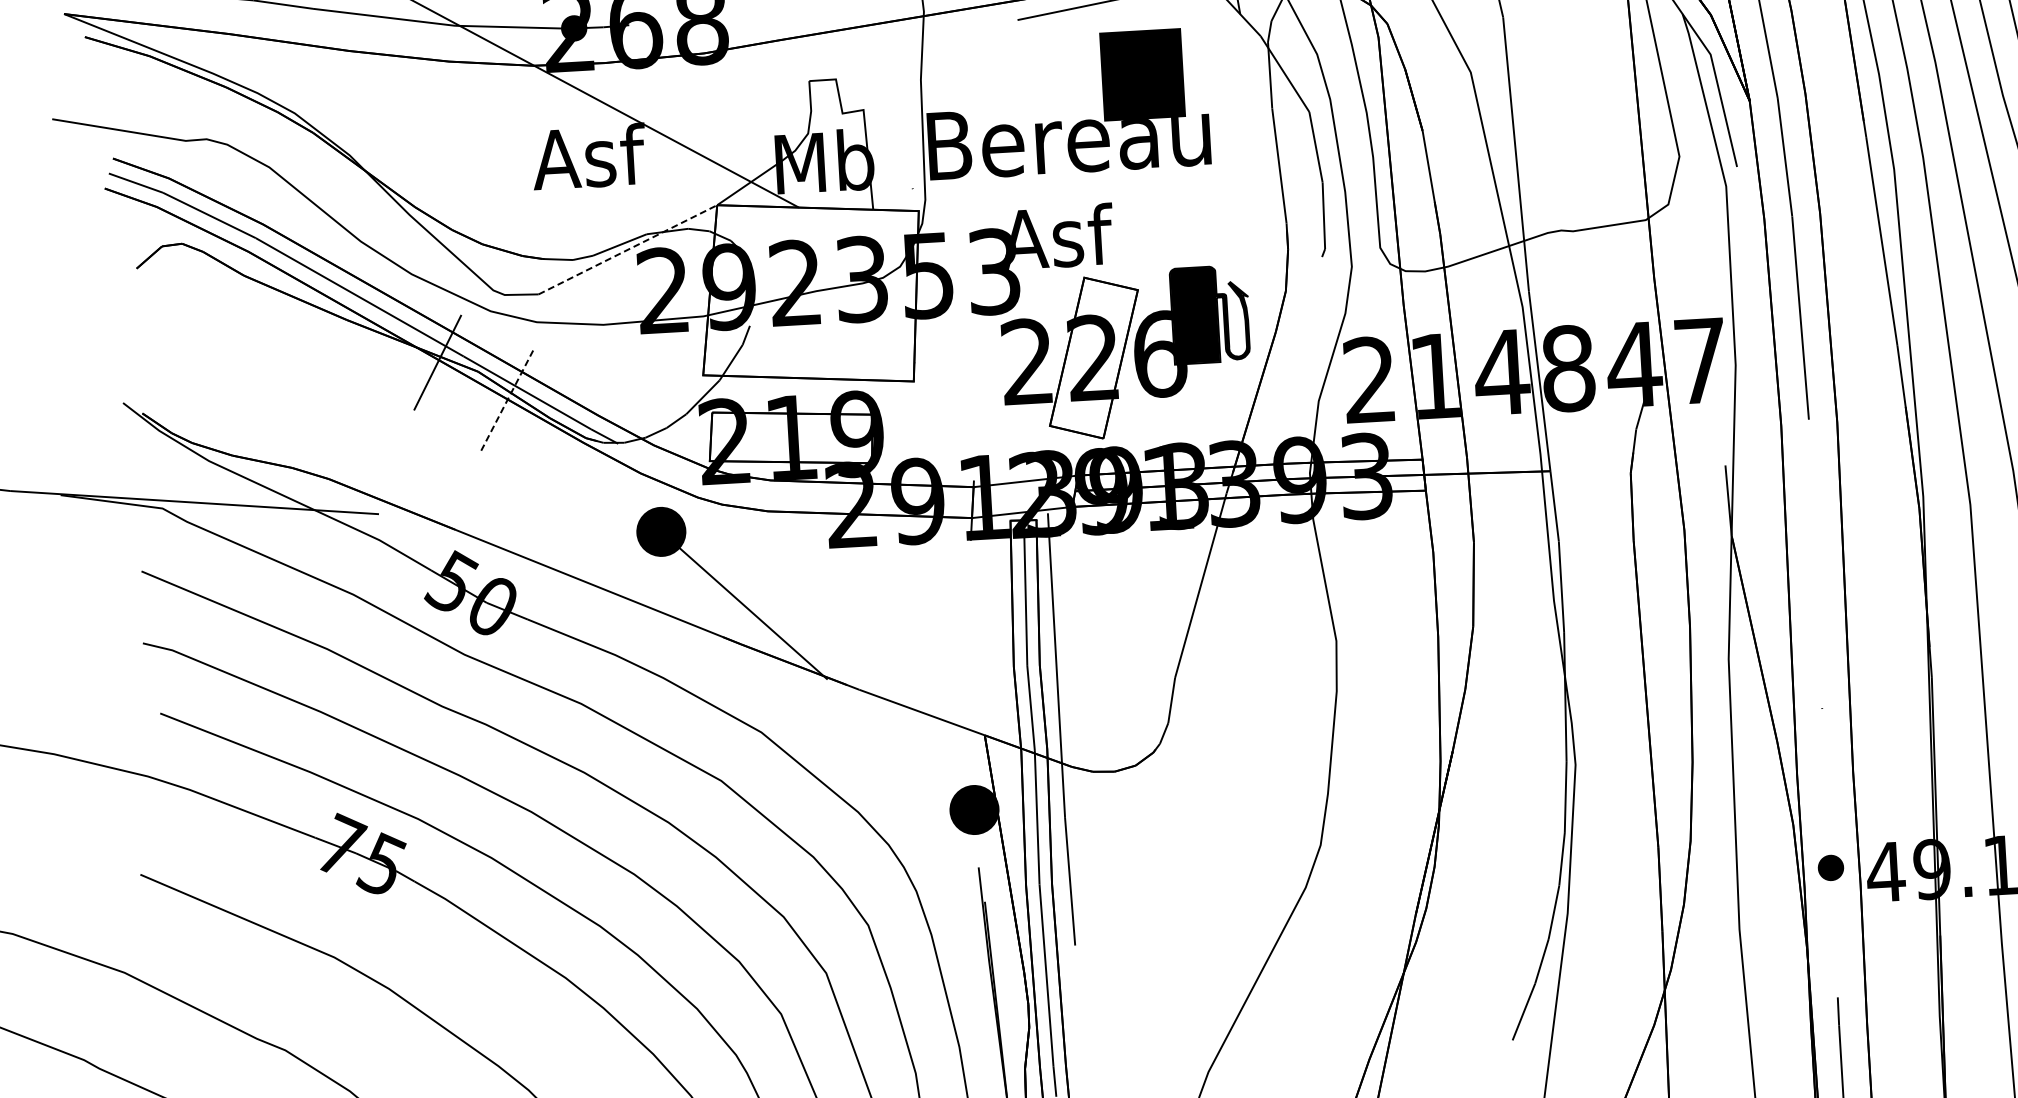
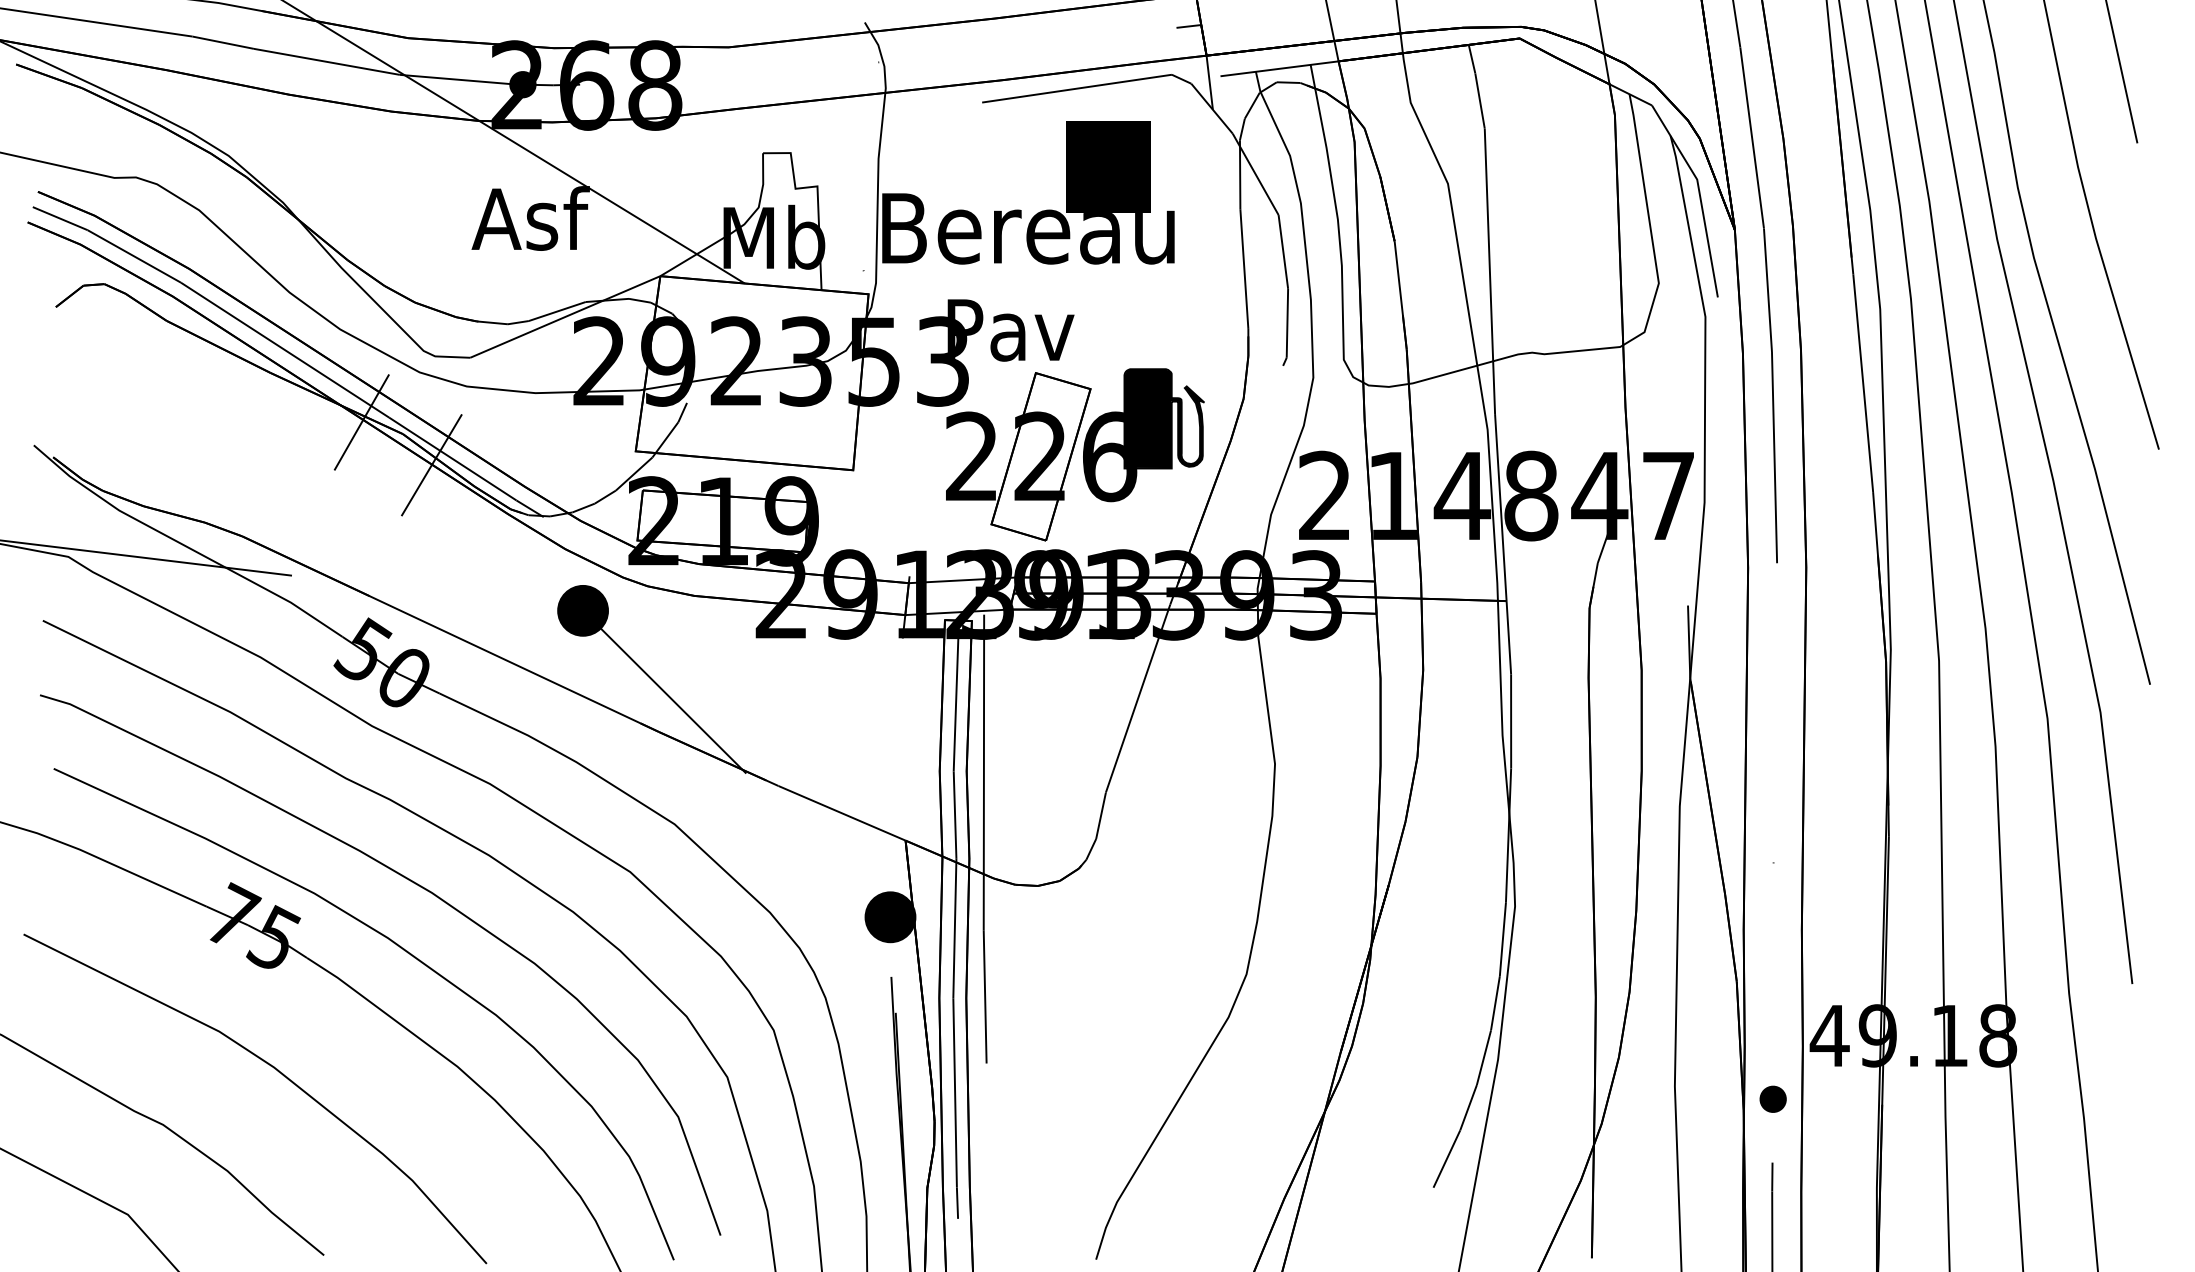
text: (1057, 236) -> (1010, 328), Asf -> Pav
line: (628, 249) -> (565, 316), dashed -> solid
line: (508, 399) -> (432, 464), dashed -> solid
part: (1830, 867) -> (1772, 1098), moved

